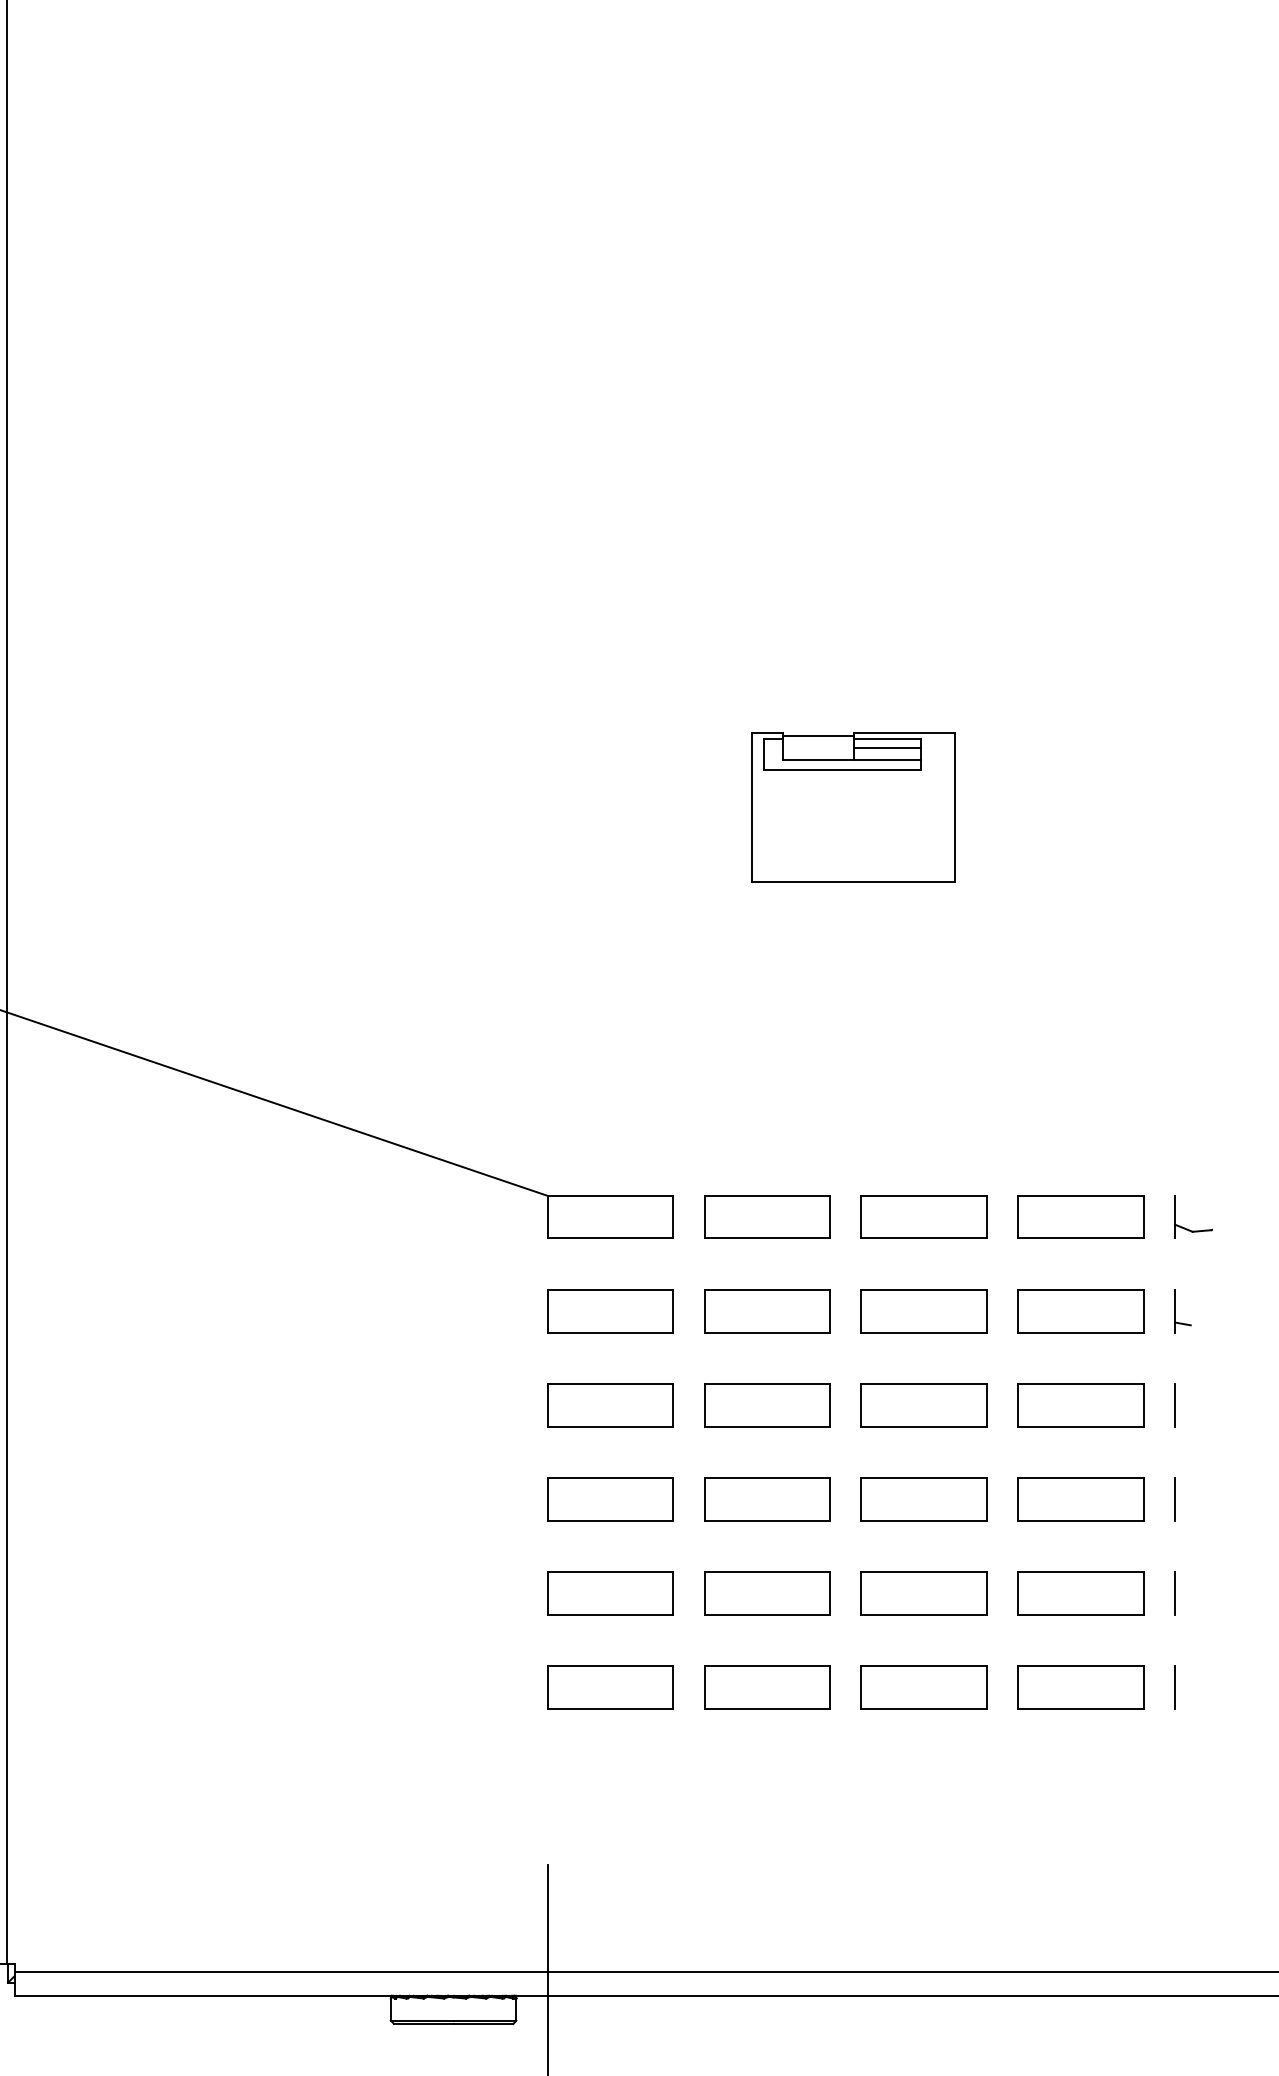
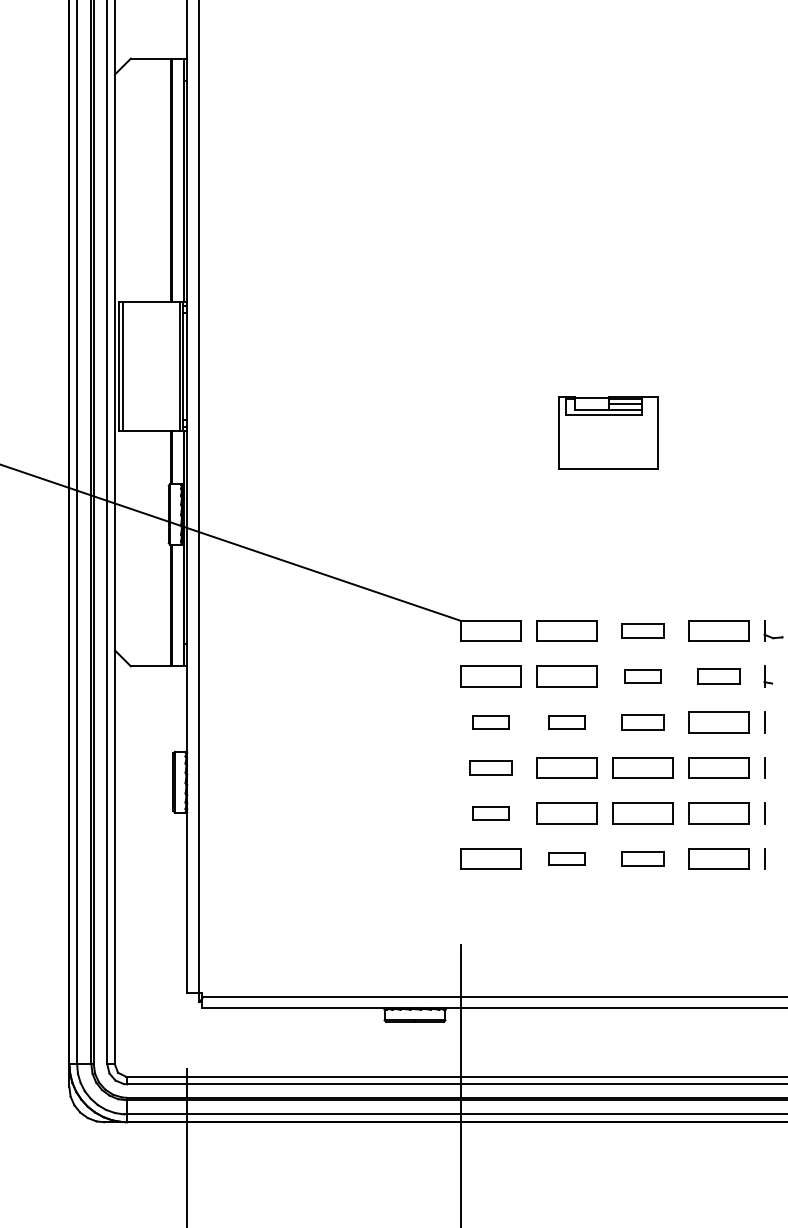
part: (923, 1215) -> (642, 630), size x0.7
part: (923, 1310) -> (642, 676), size x0.6
part: (1079, 1310) -> (718, 676), size x0.7
part: (609, 1405) -> (490, 722), size x0.6
part: (766, 1405) -> (566, 722), size x0.6
part: (923, 1405) -> (642, 722), size x0.7
part: (609, 1498) -> (490, 767), size x0.7
part: (609, 1593) -> (490, 813), size x0.6
part: (766, 1686) -> (566, 858), size x0.6
part: (923, 1686) -> (642, 858), size x0.7

